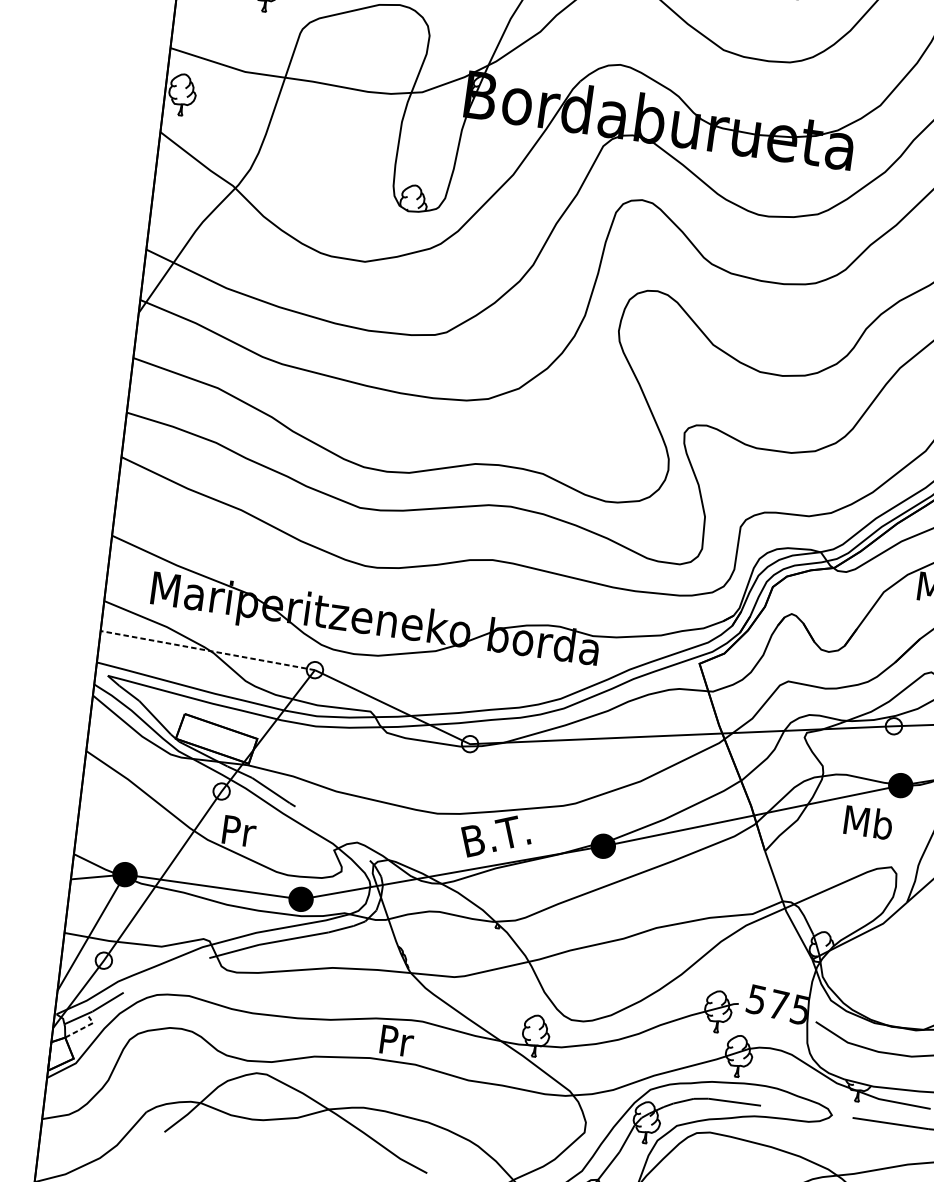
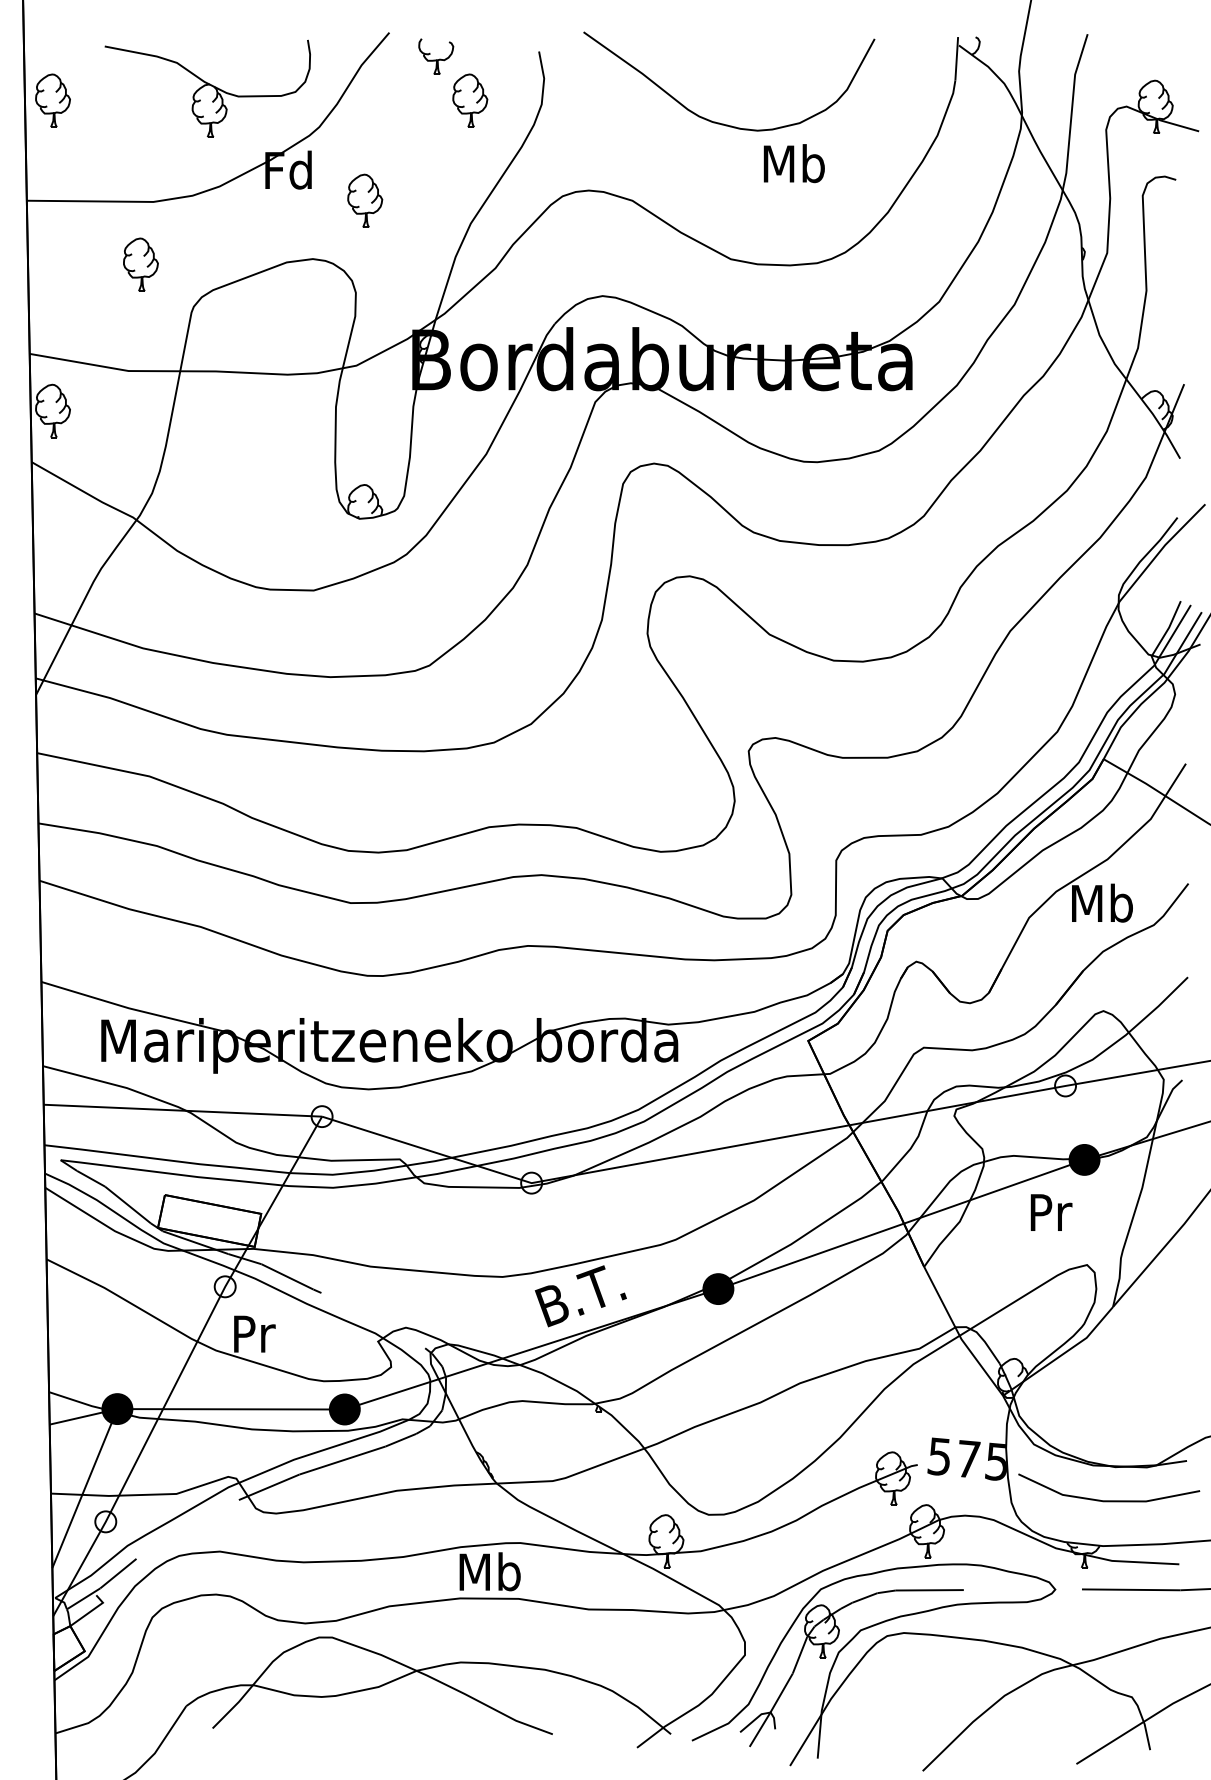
line: (207, 650) -> (182, 1110), dashed -> solid
text: (868, 821) -> (1049, 1211), Mb -> Pr
line: (83, 1027) -> (91, 1610), dashed -> solid
text: (395, 1040) -> (489, 1571), Pr -> Mb

